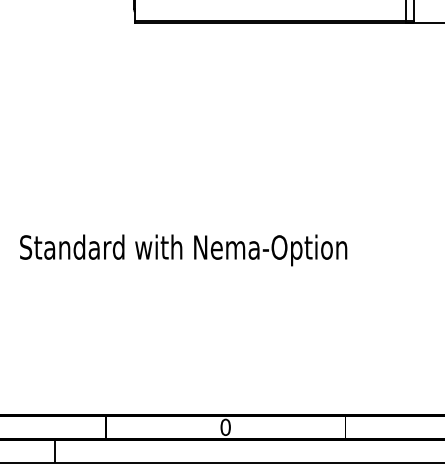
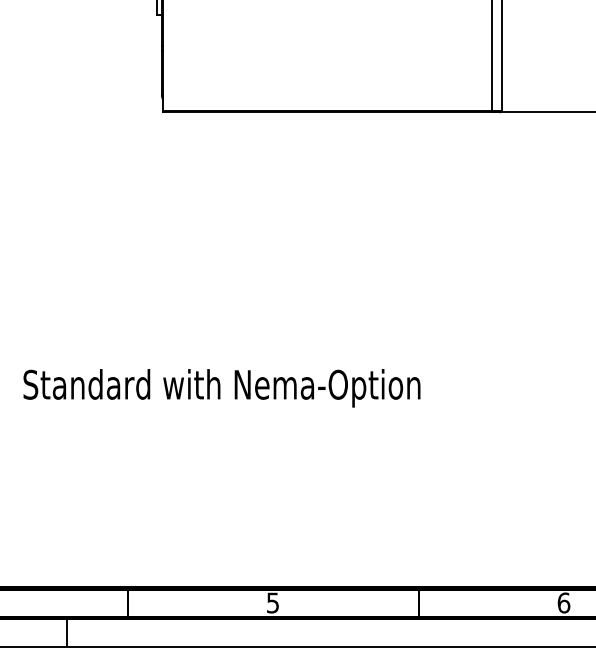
text: (225, 426) -> (272, 602), 0 -> 5

